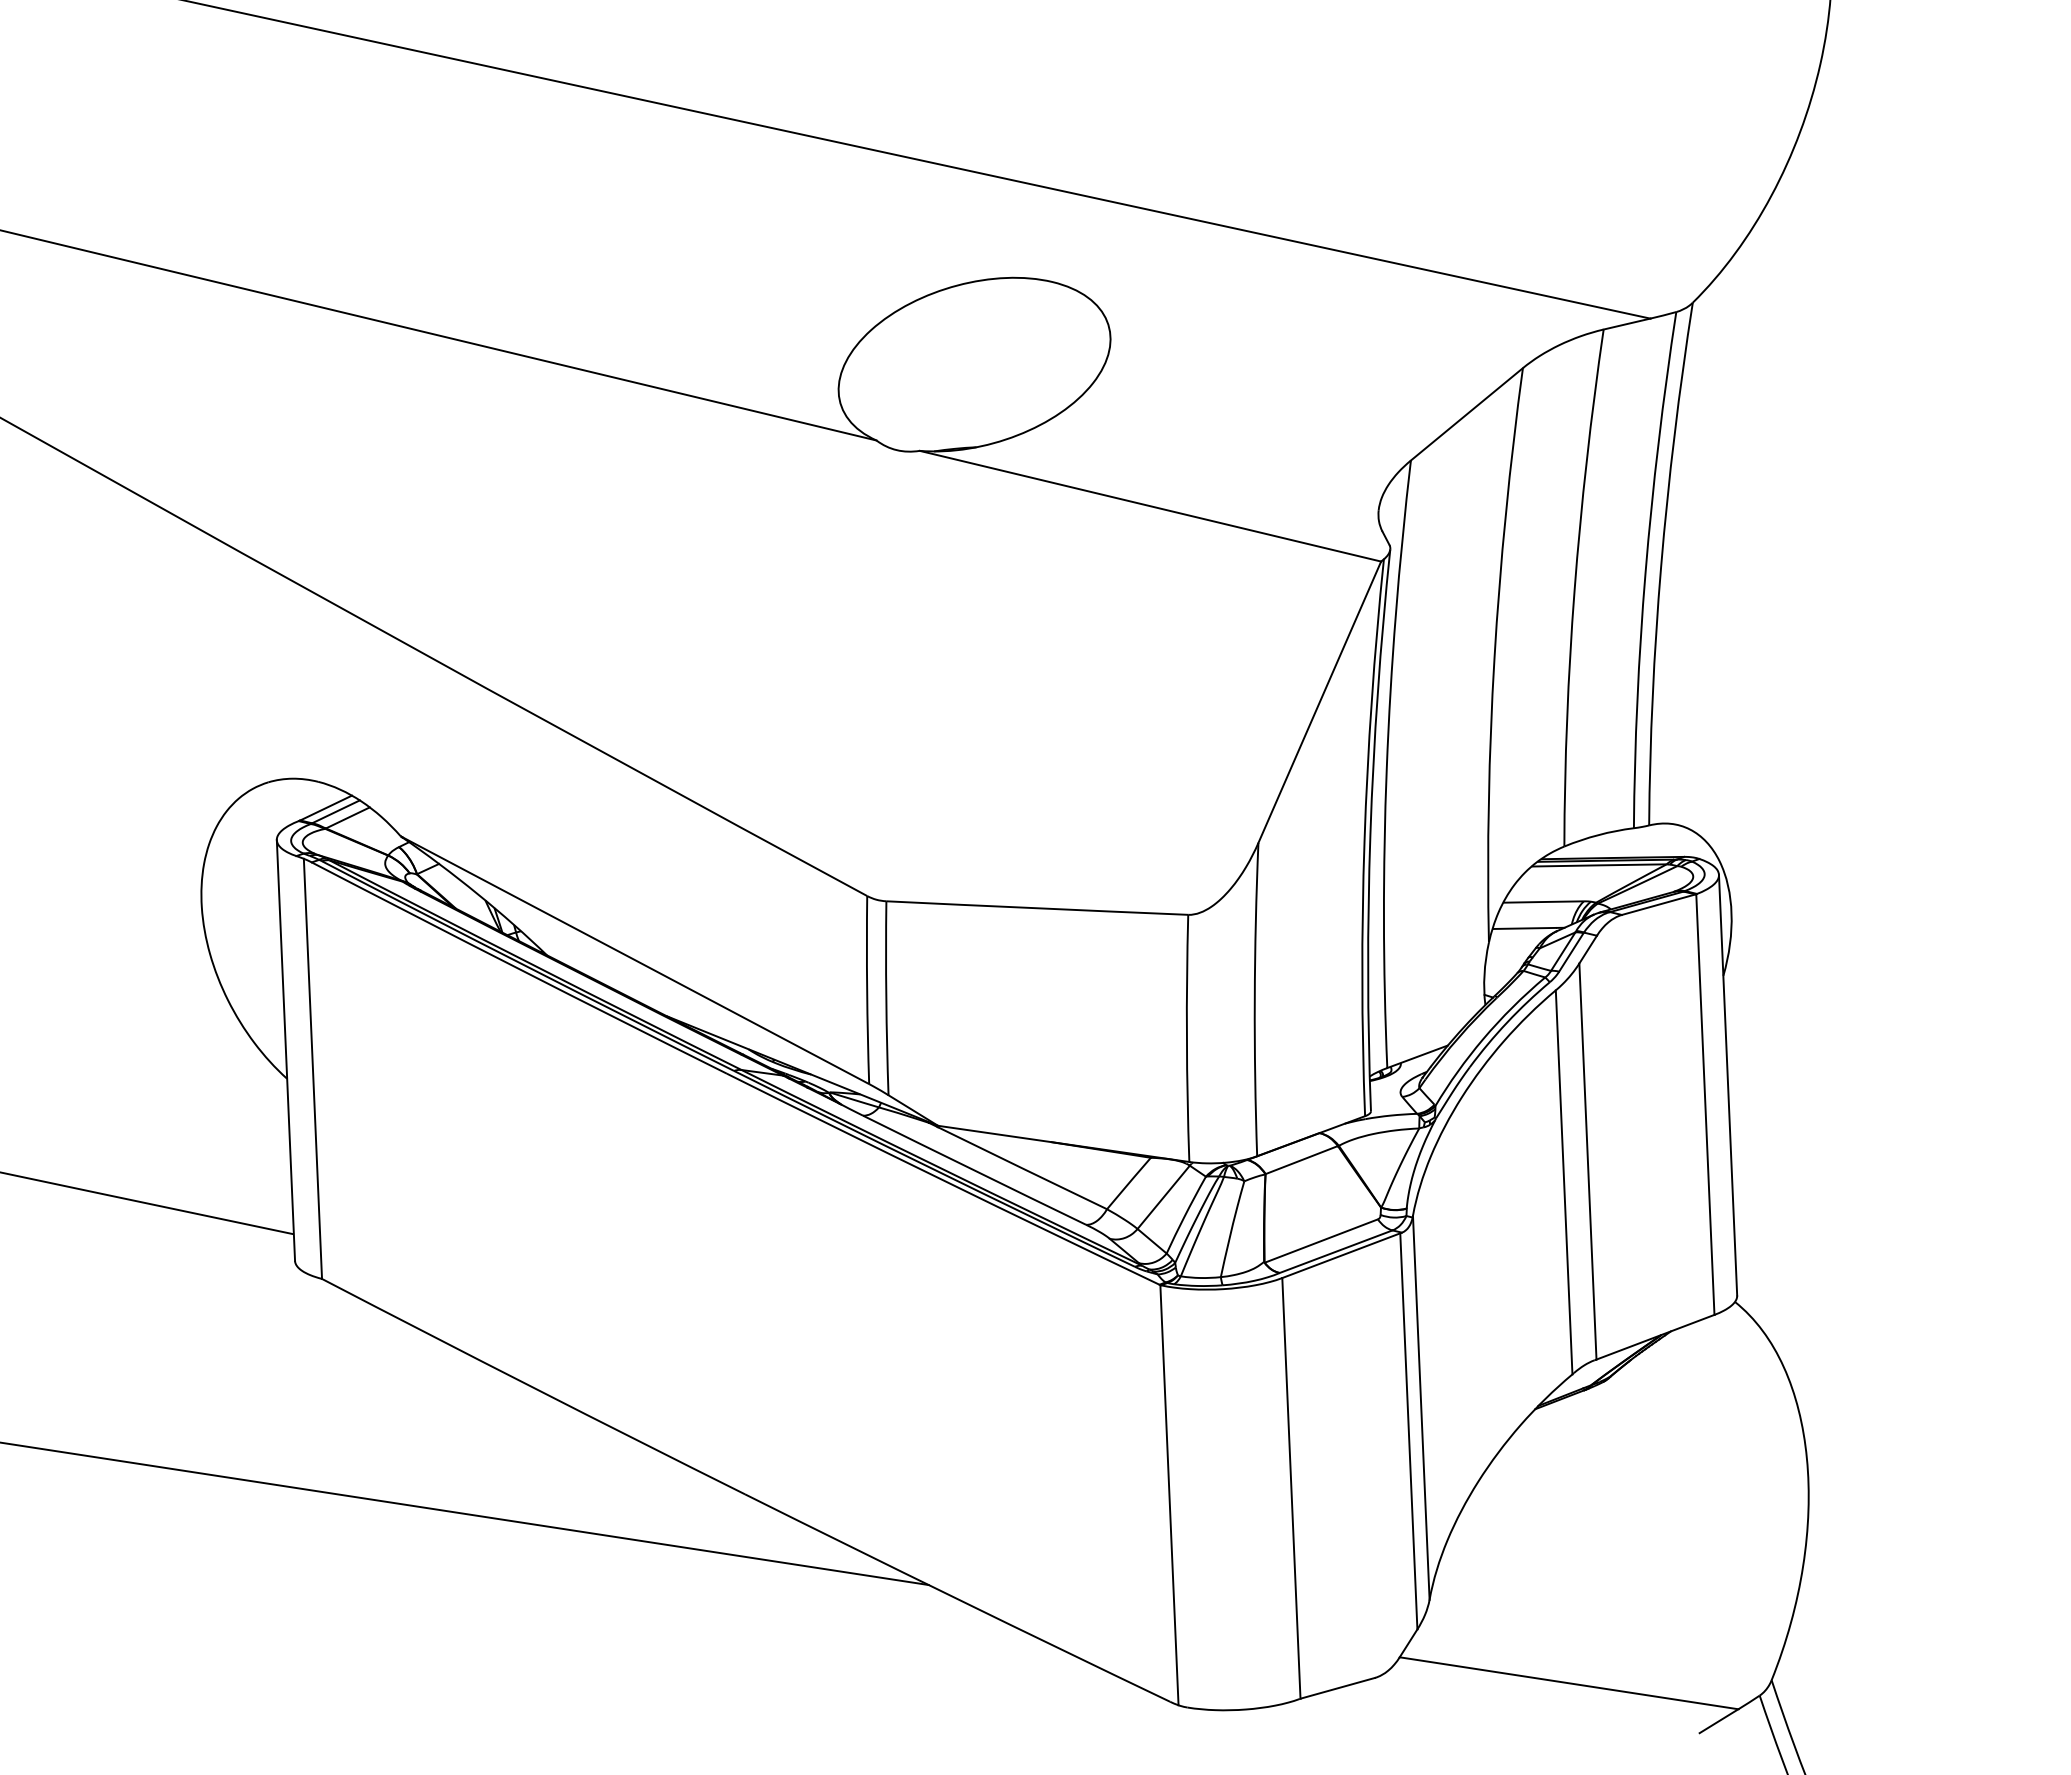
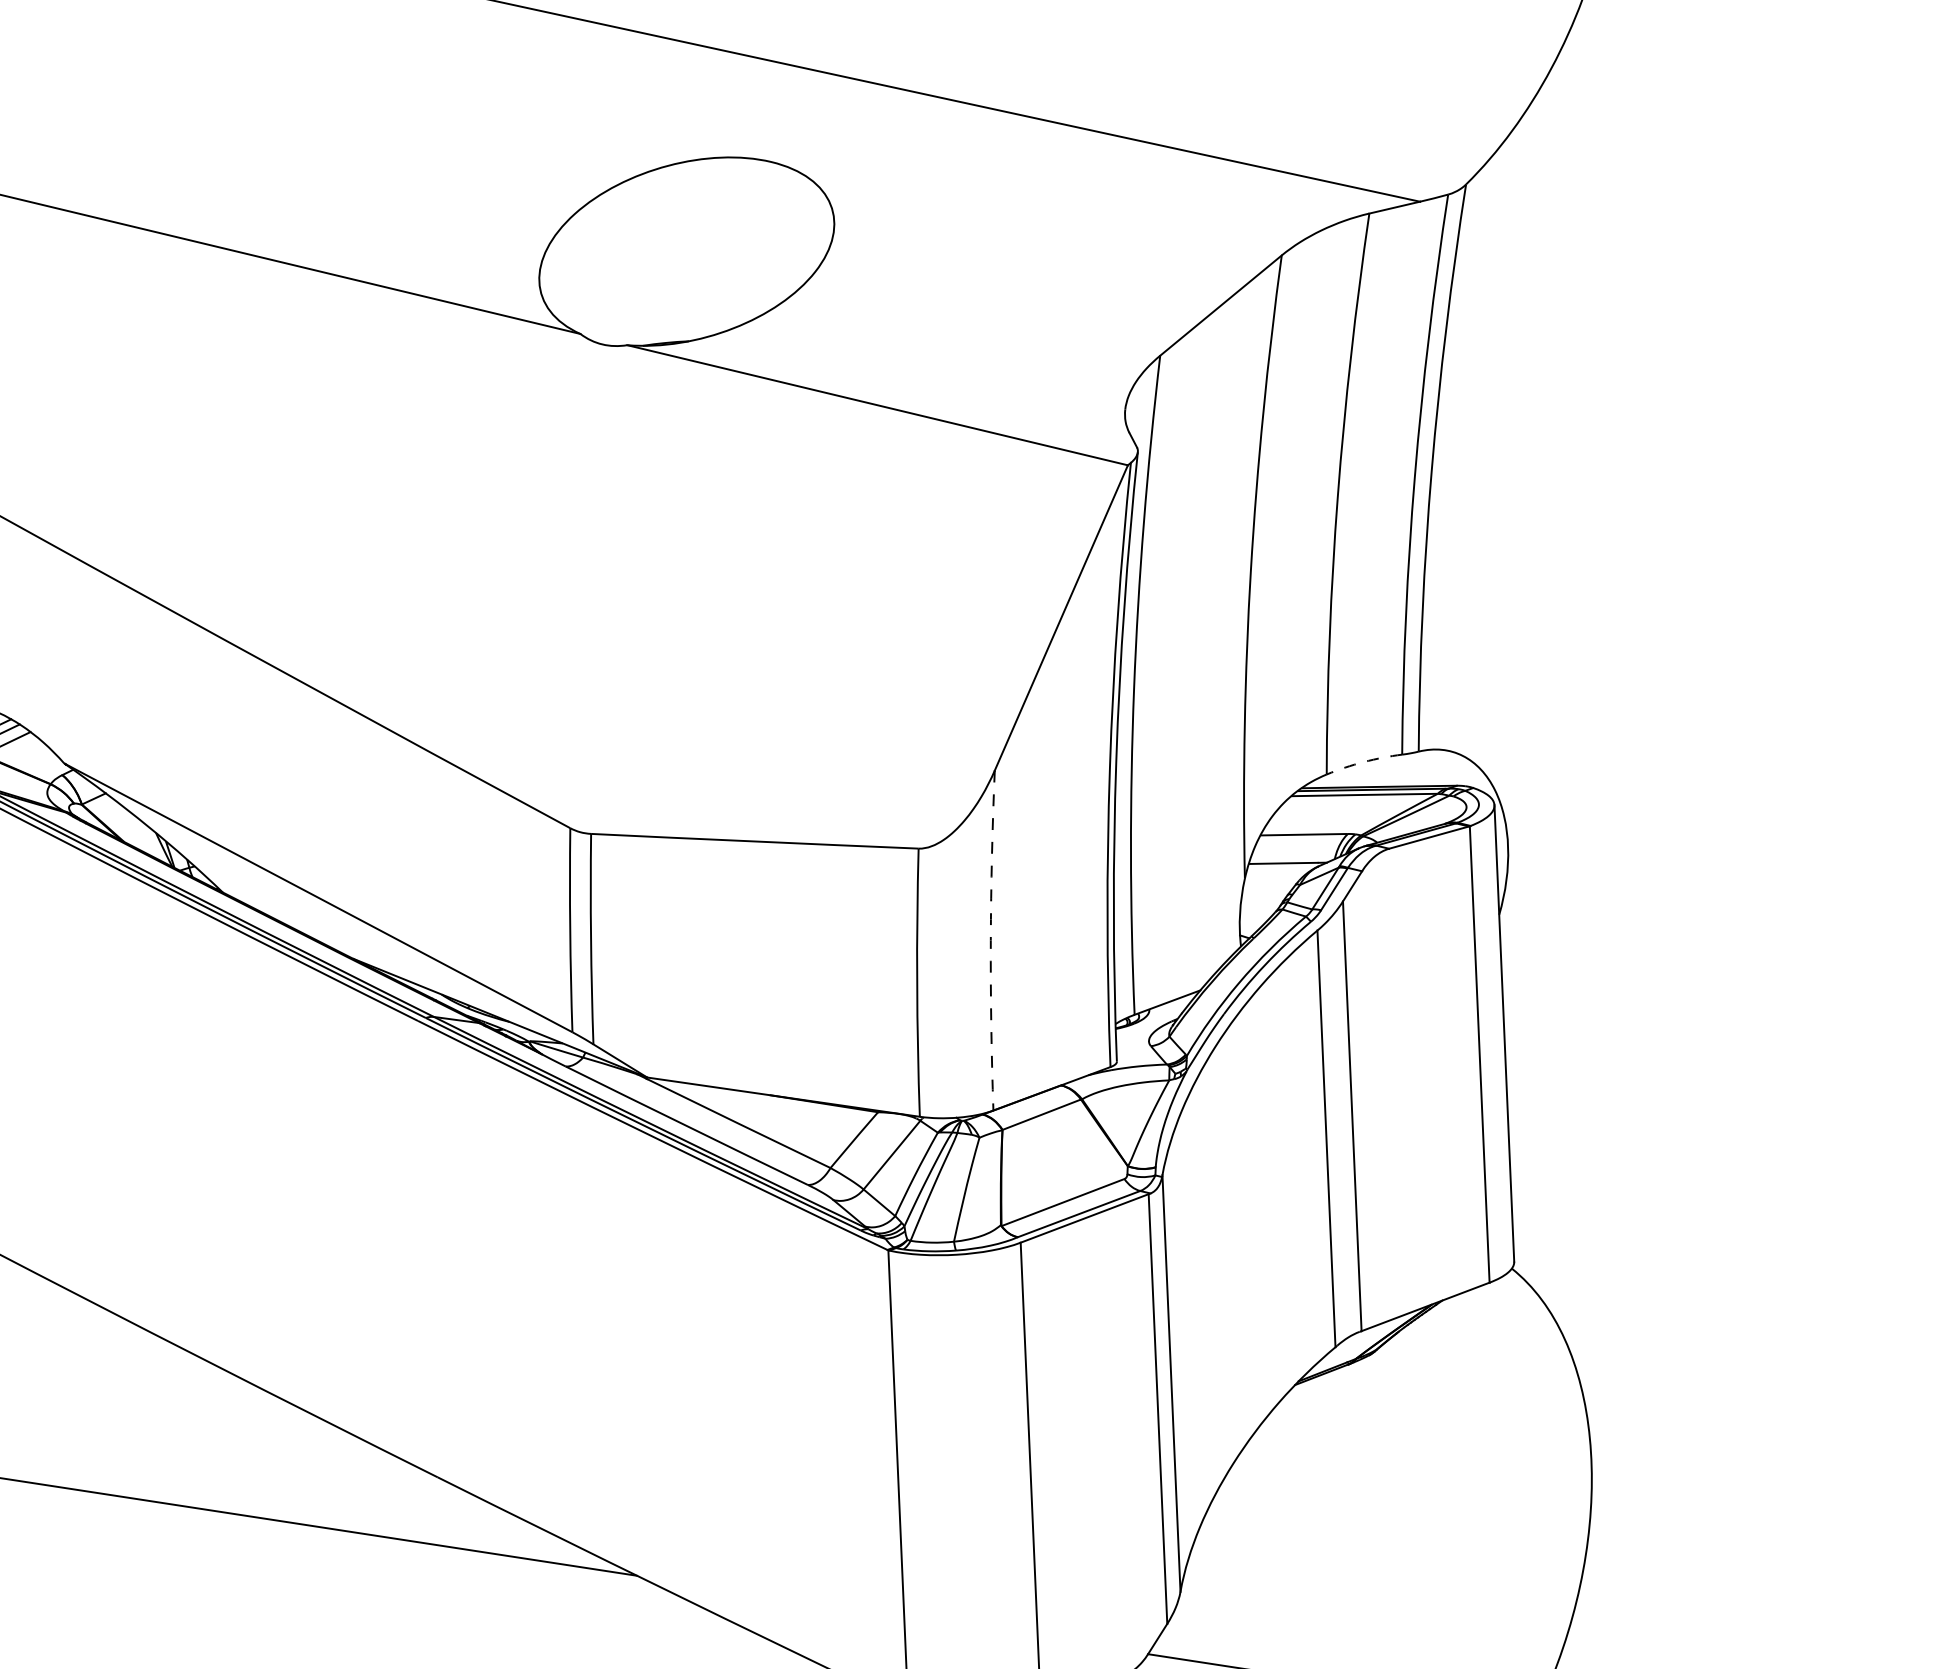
arc: (1598, 835) -> (1363, 762), solid -> dashed
arc: (1254, 999) -> (990, 940), solid -> dashed

